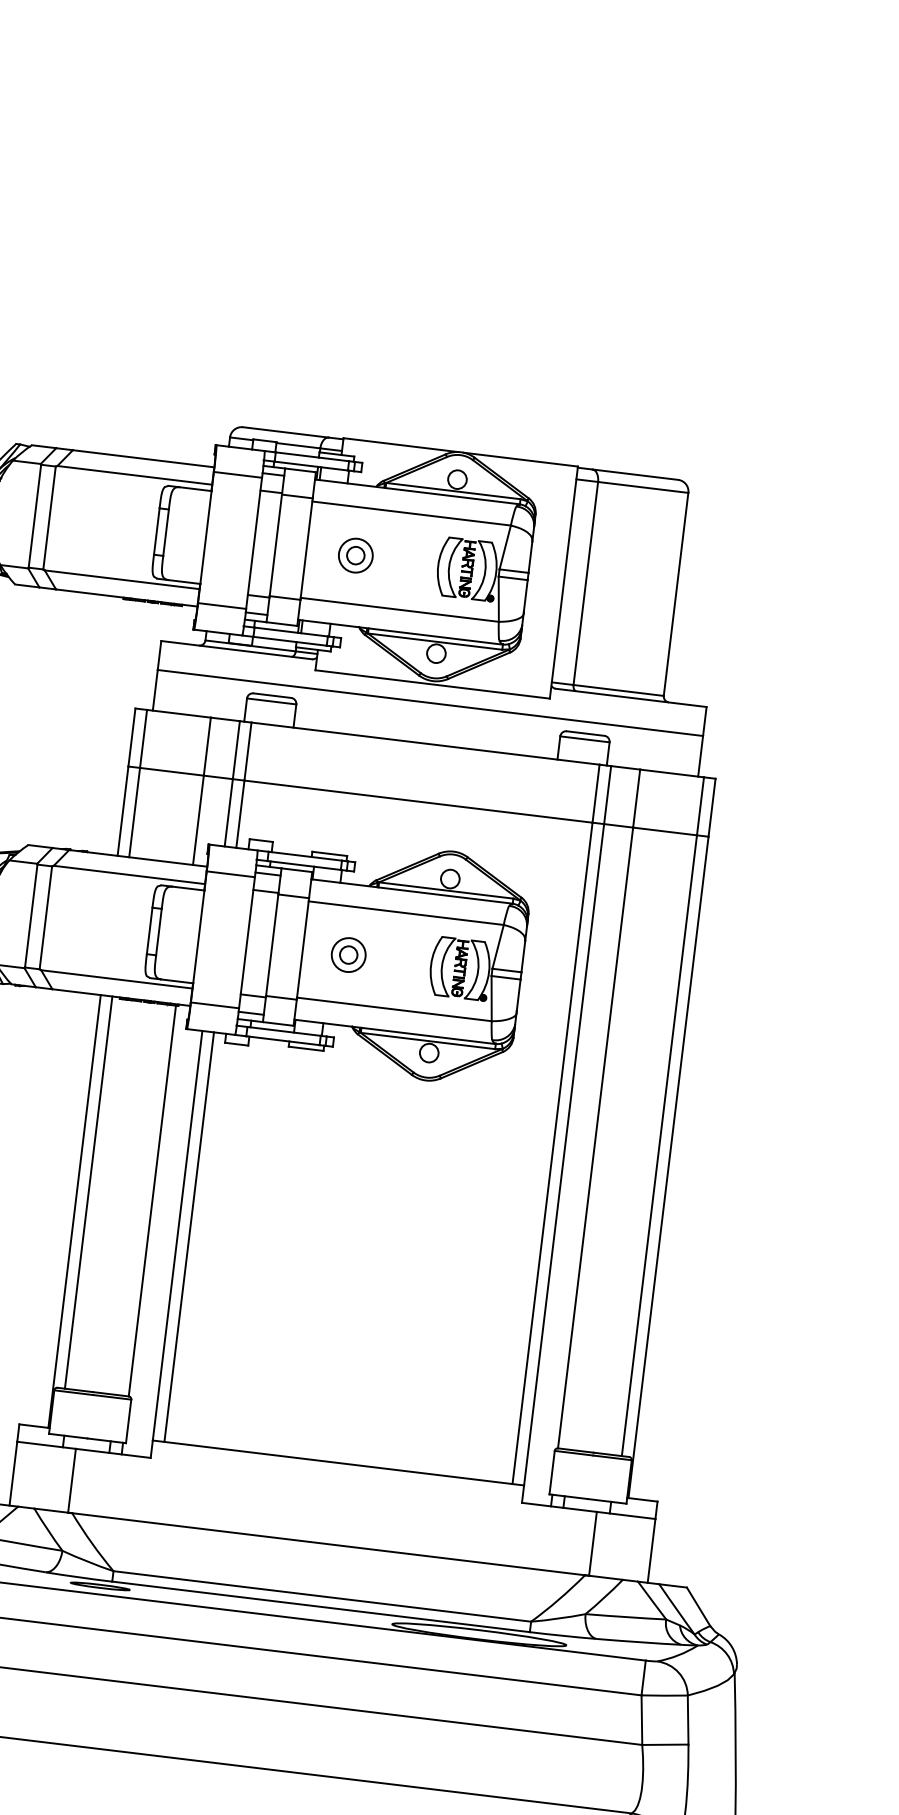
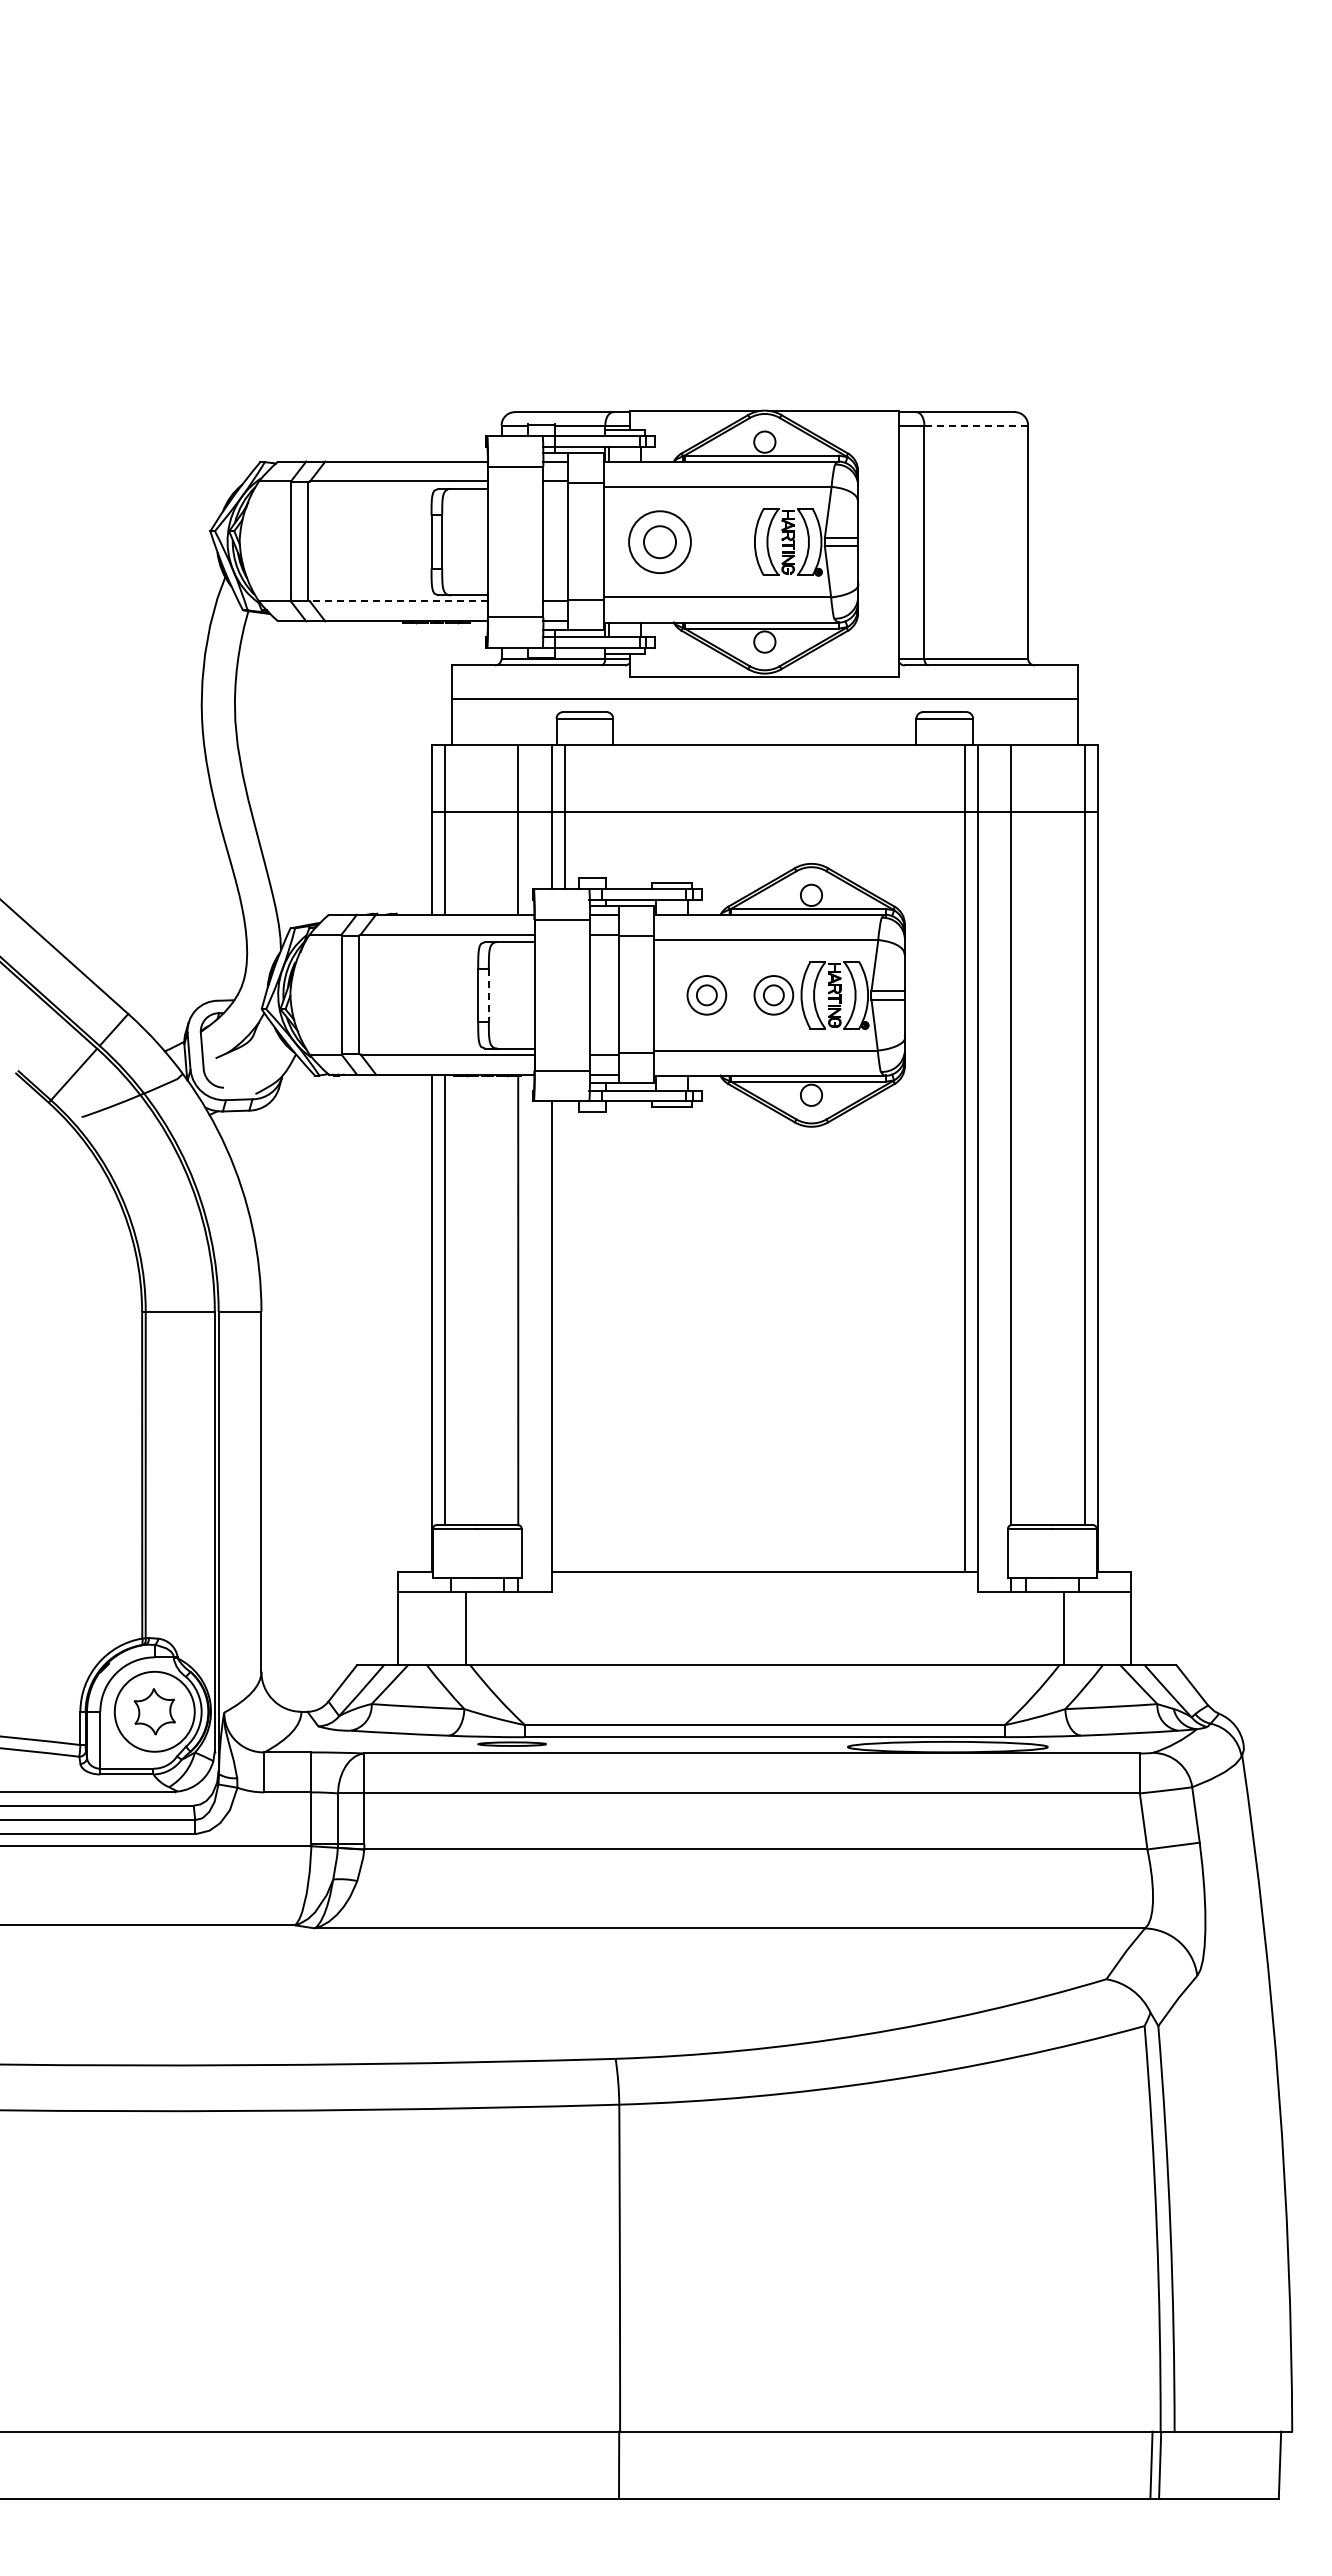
line: (643, 487) -> (976, 425), solid -> dashed
part: (356, 555) -> (660, 541), size x1.6
line: (121, 579) -> (398, 601), solid -> dashed
line: (158, 932) -> (488, 995), solid -> dashed
part: (406, 962) -> (773, 995), added
line: (188, 1237) -> (564, 1336), removed

